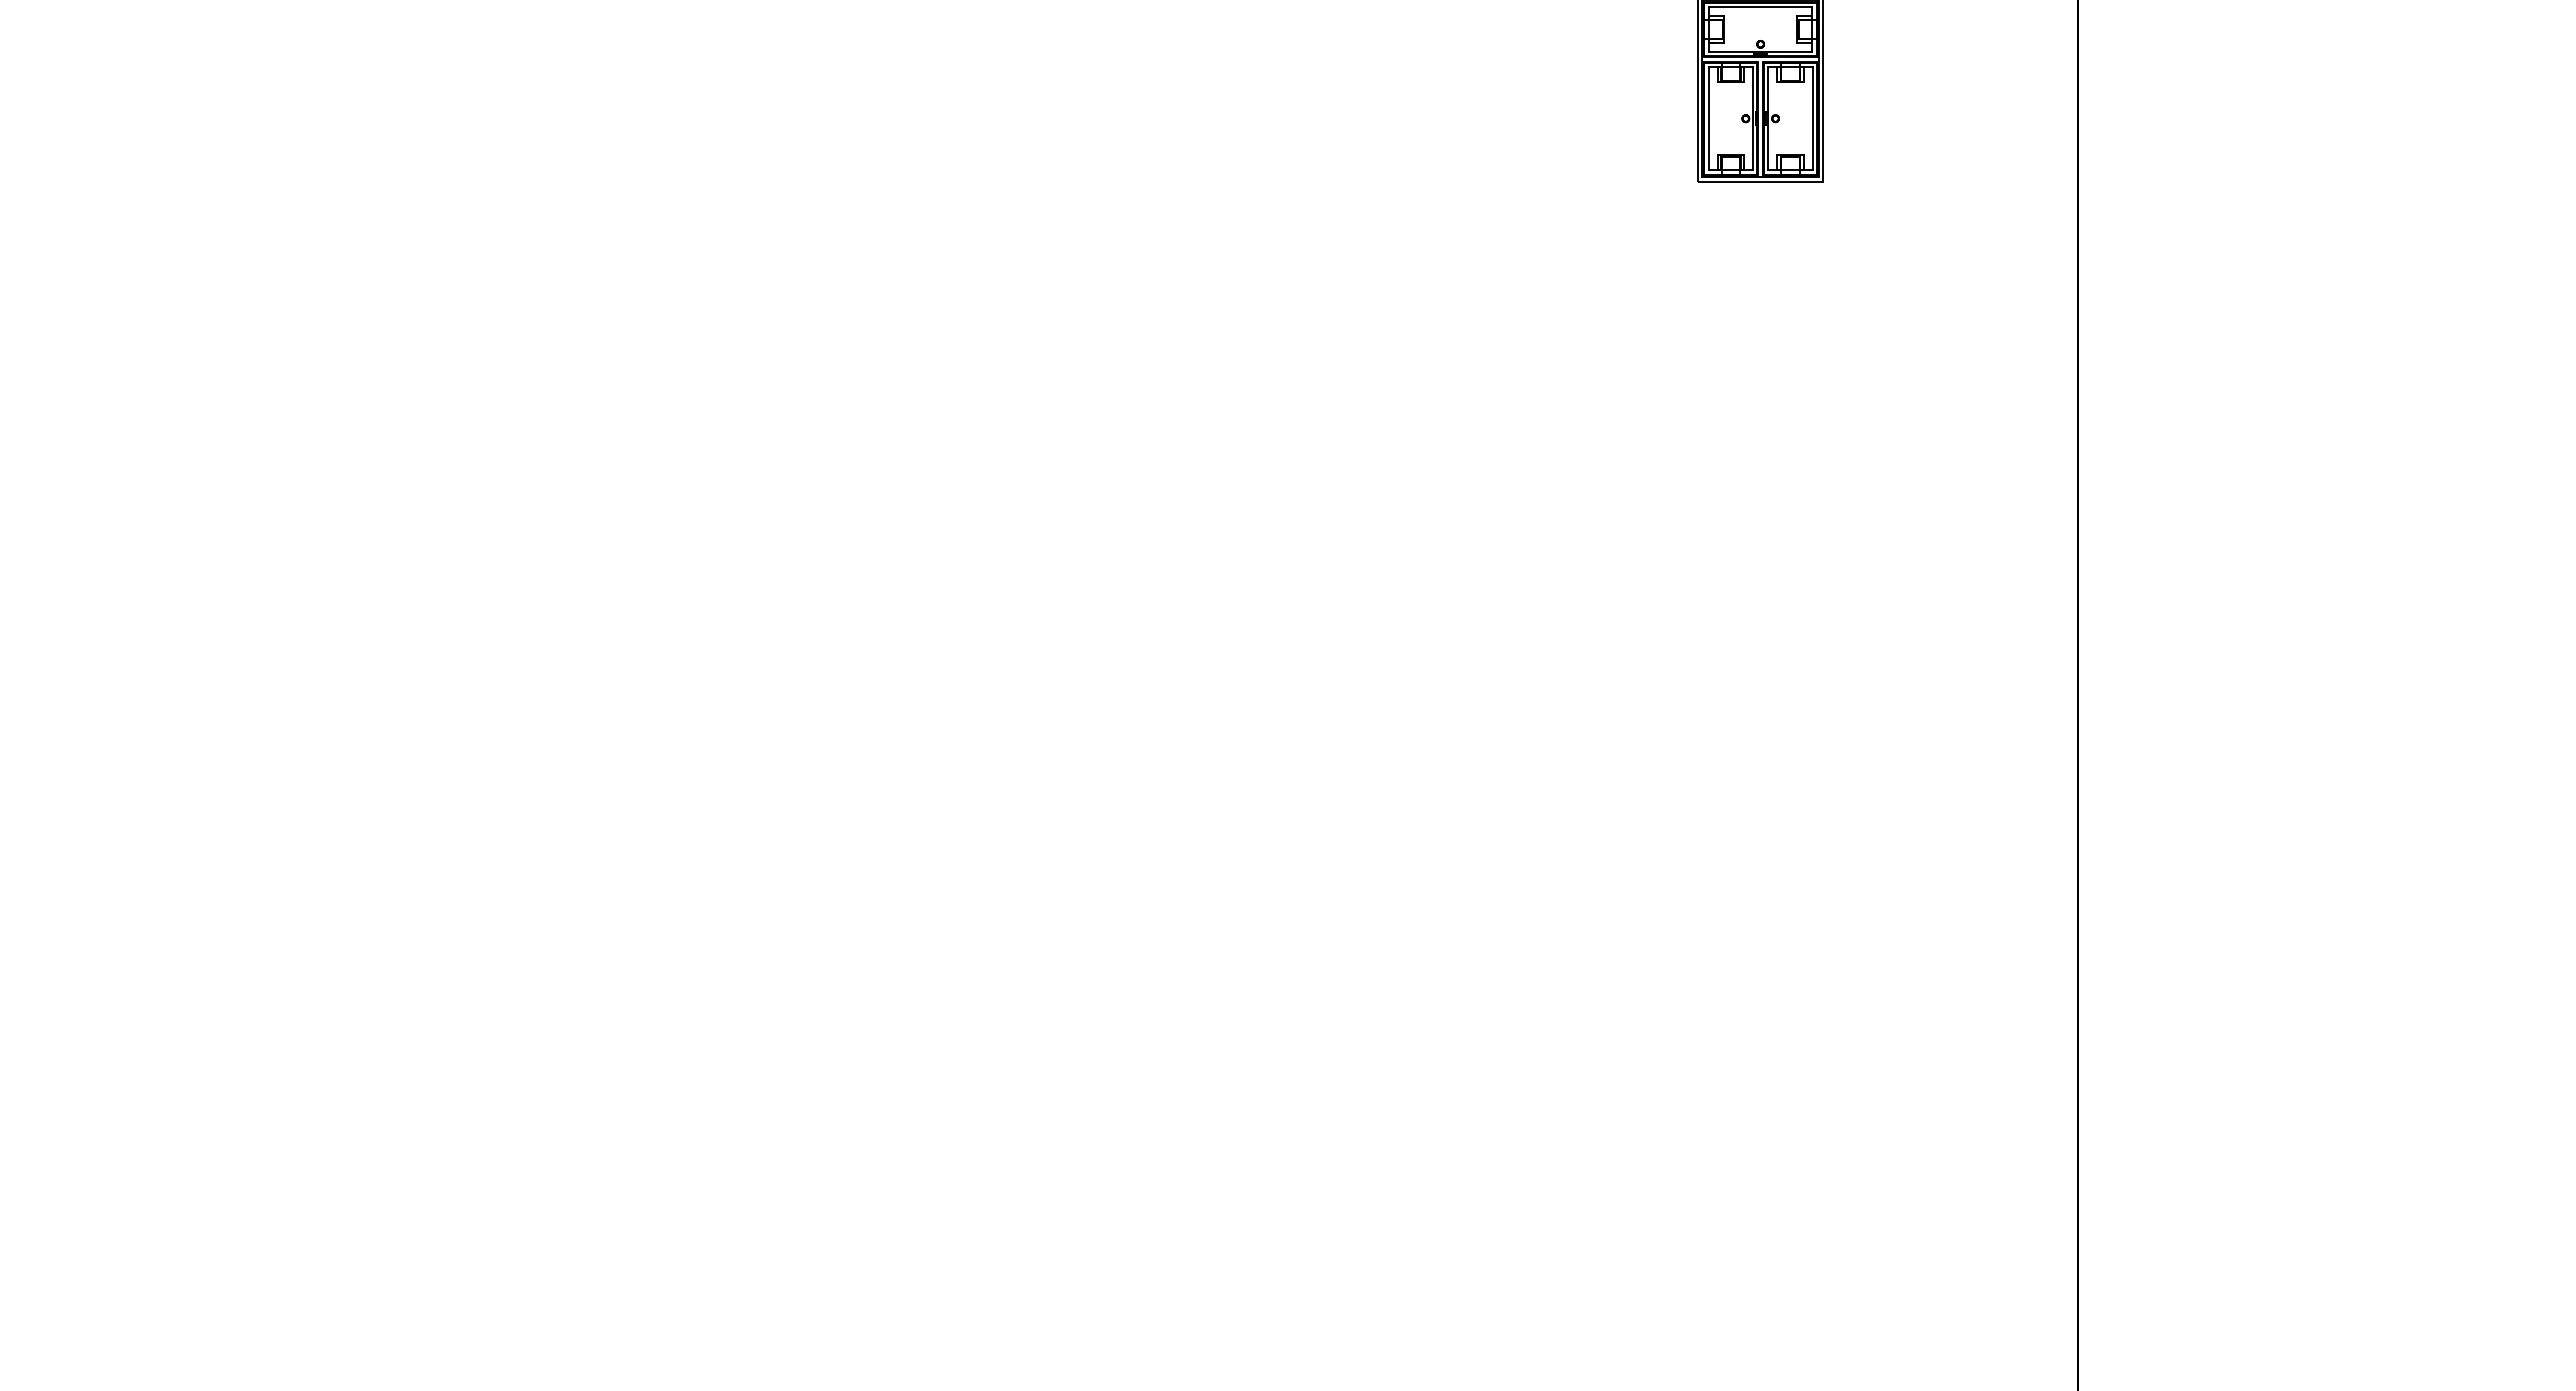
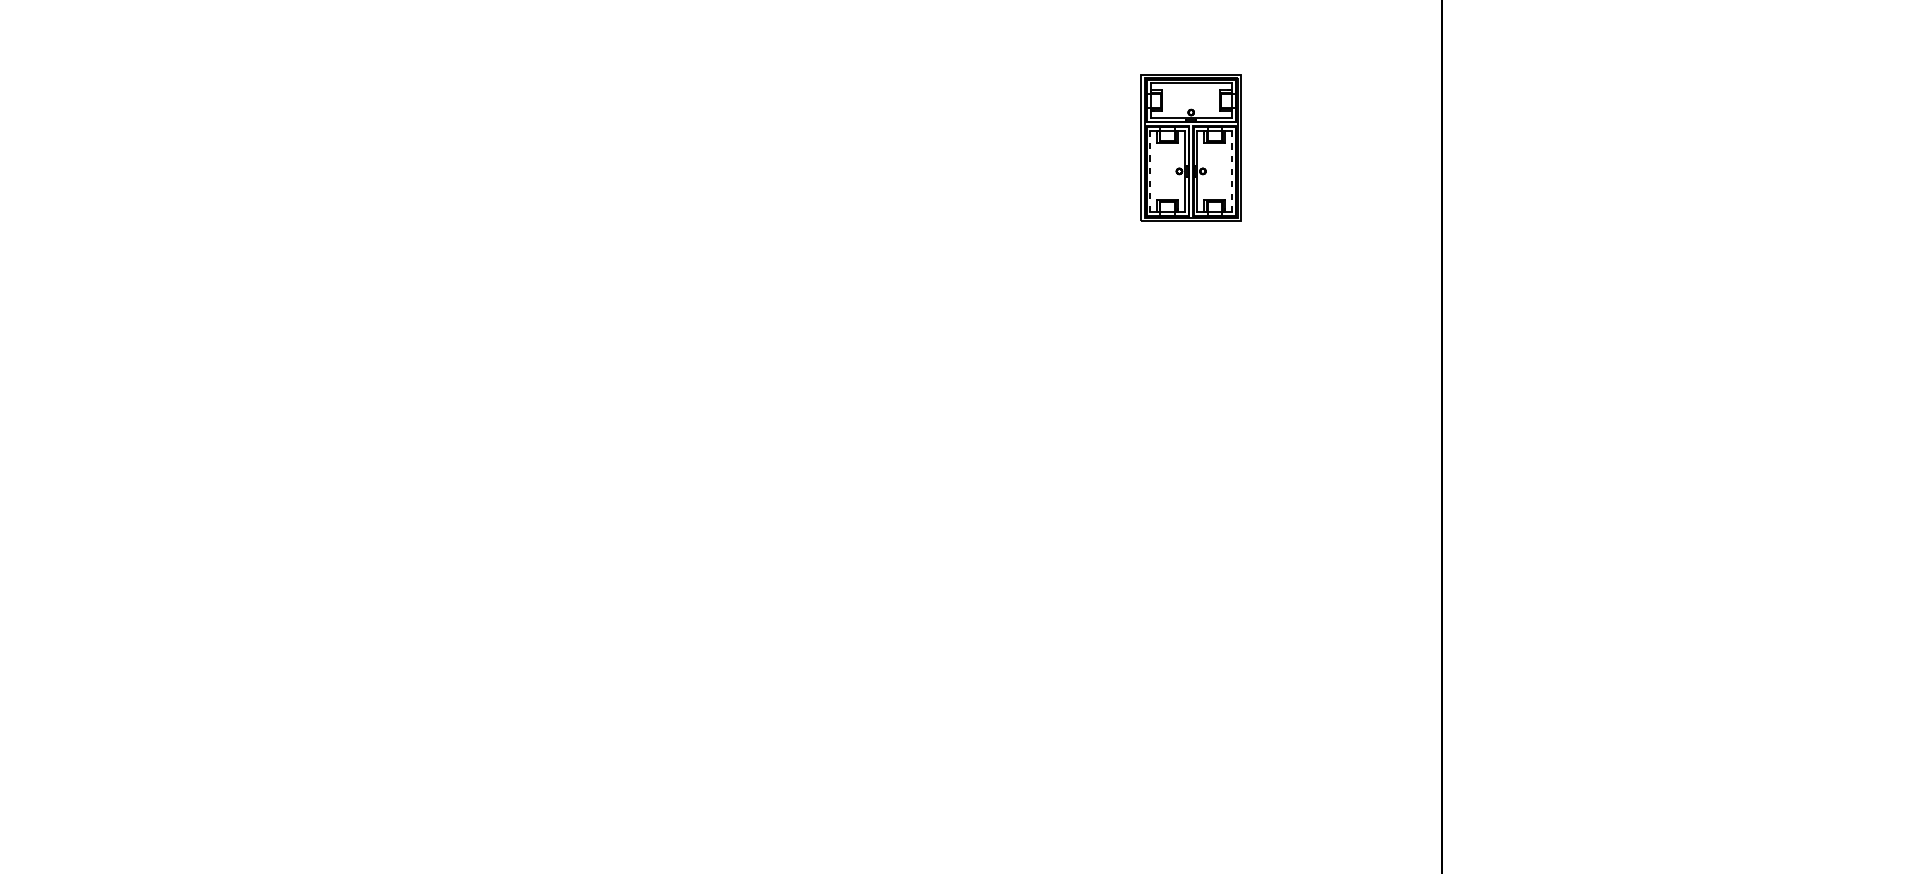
line: (1708, 118) -> (1149, 171), solid -> dashed
line: (1812, 119) -> (1232, 172), solid -> dashed

